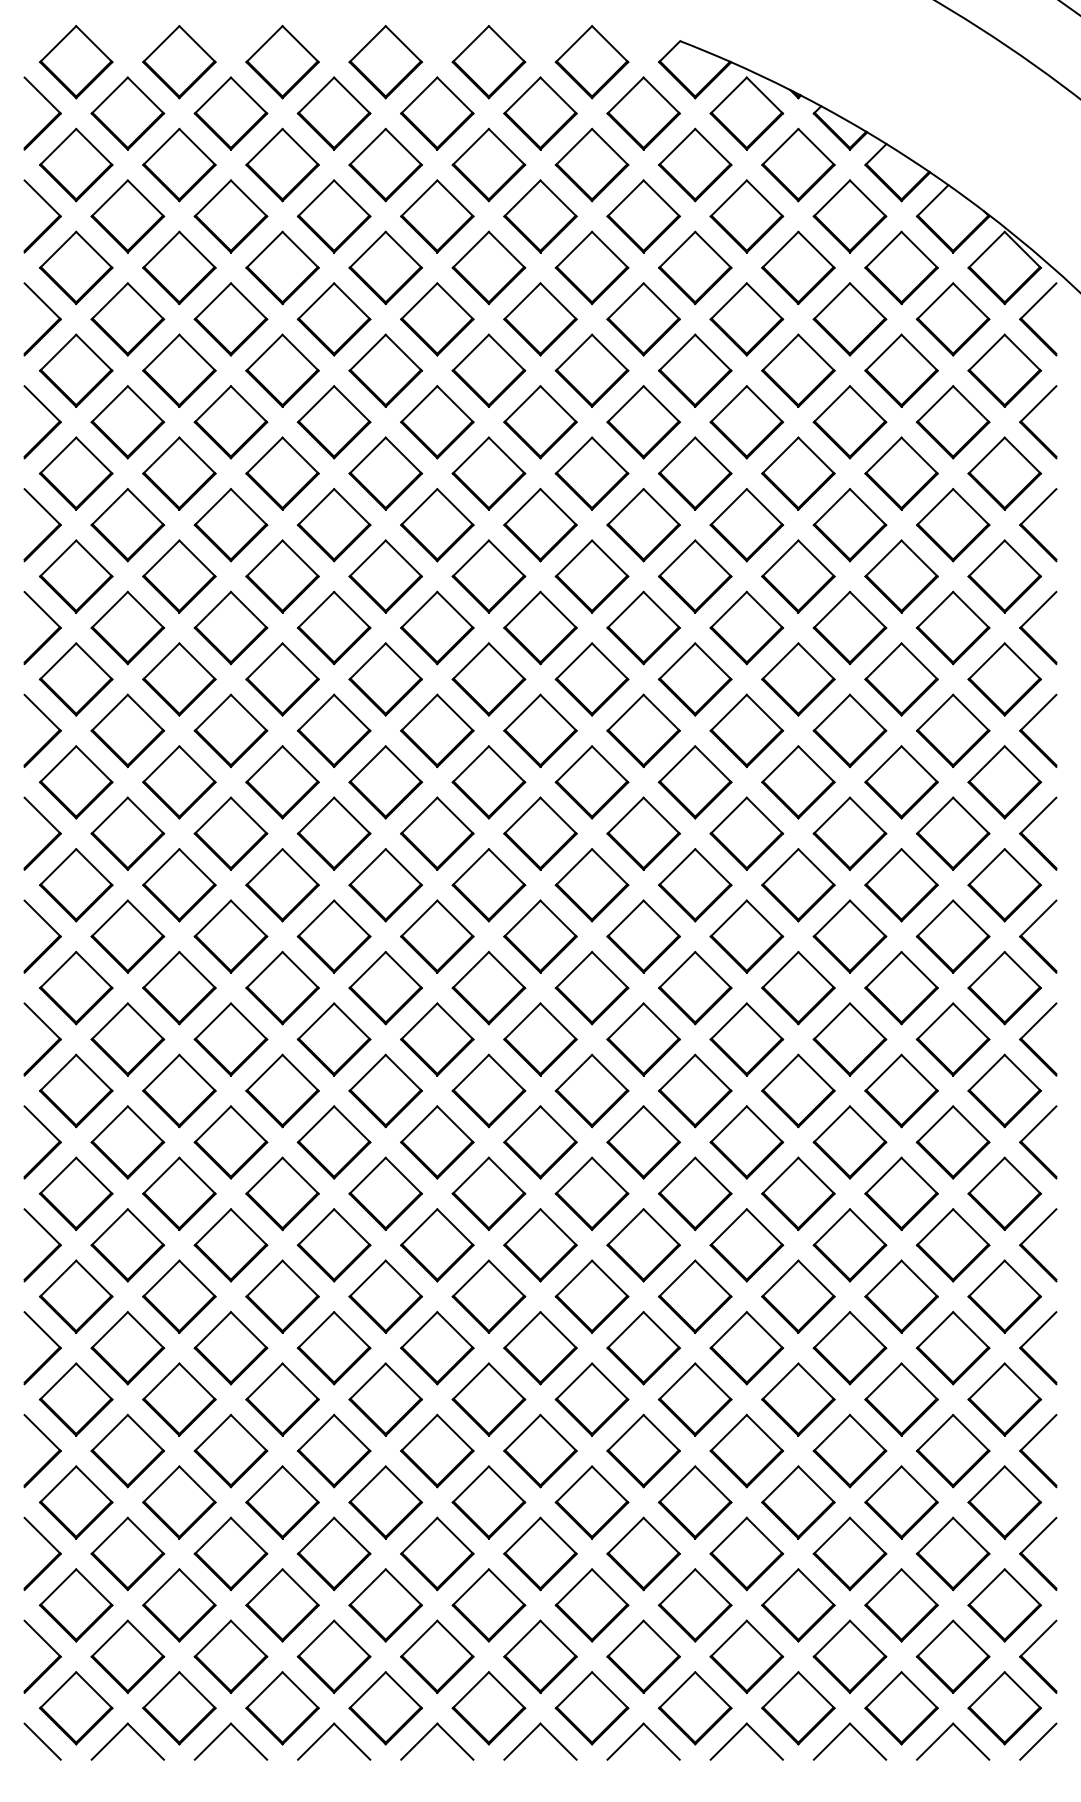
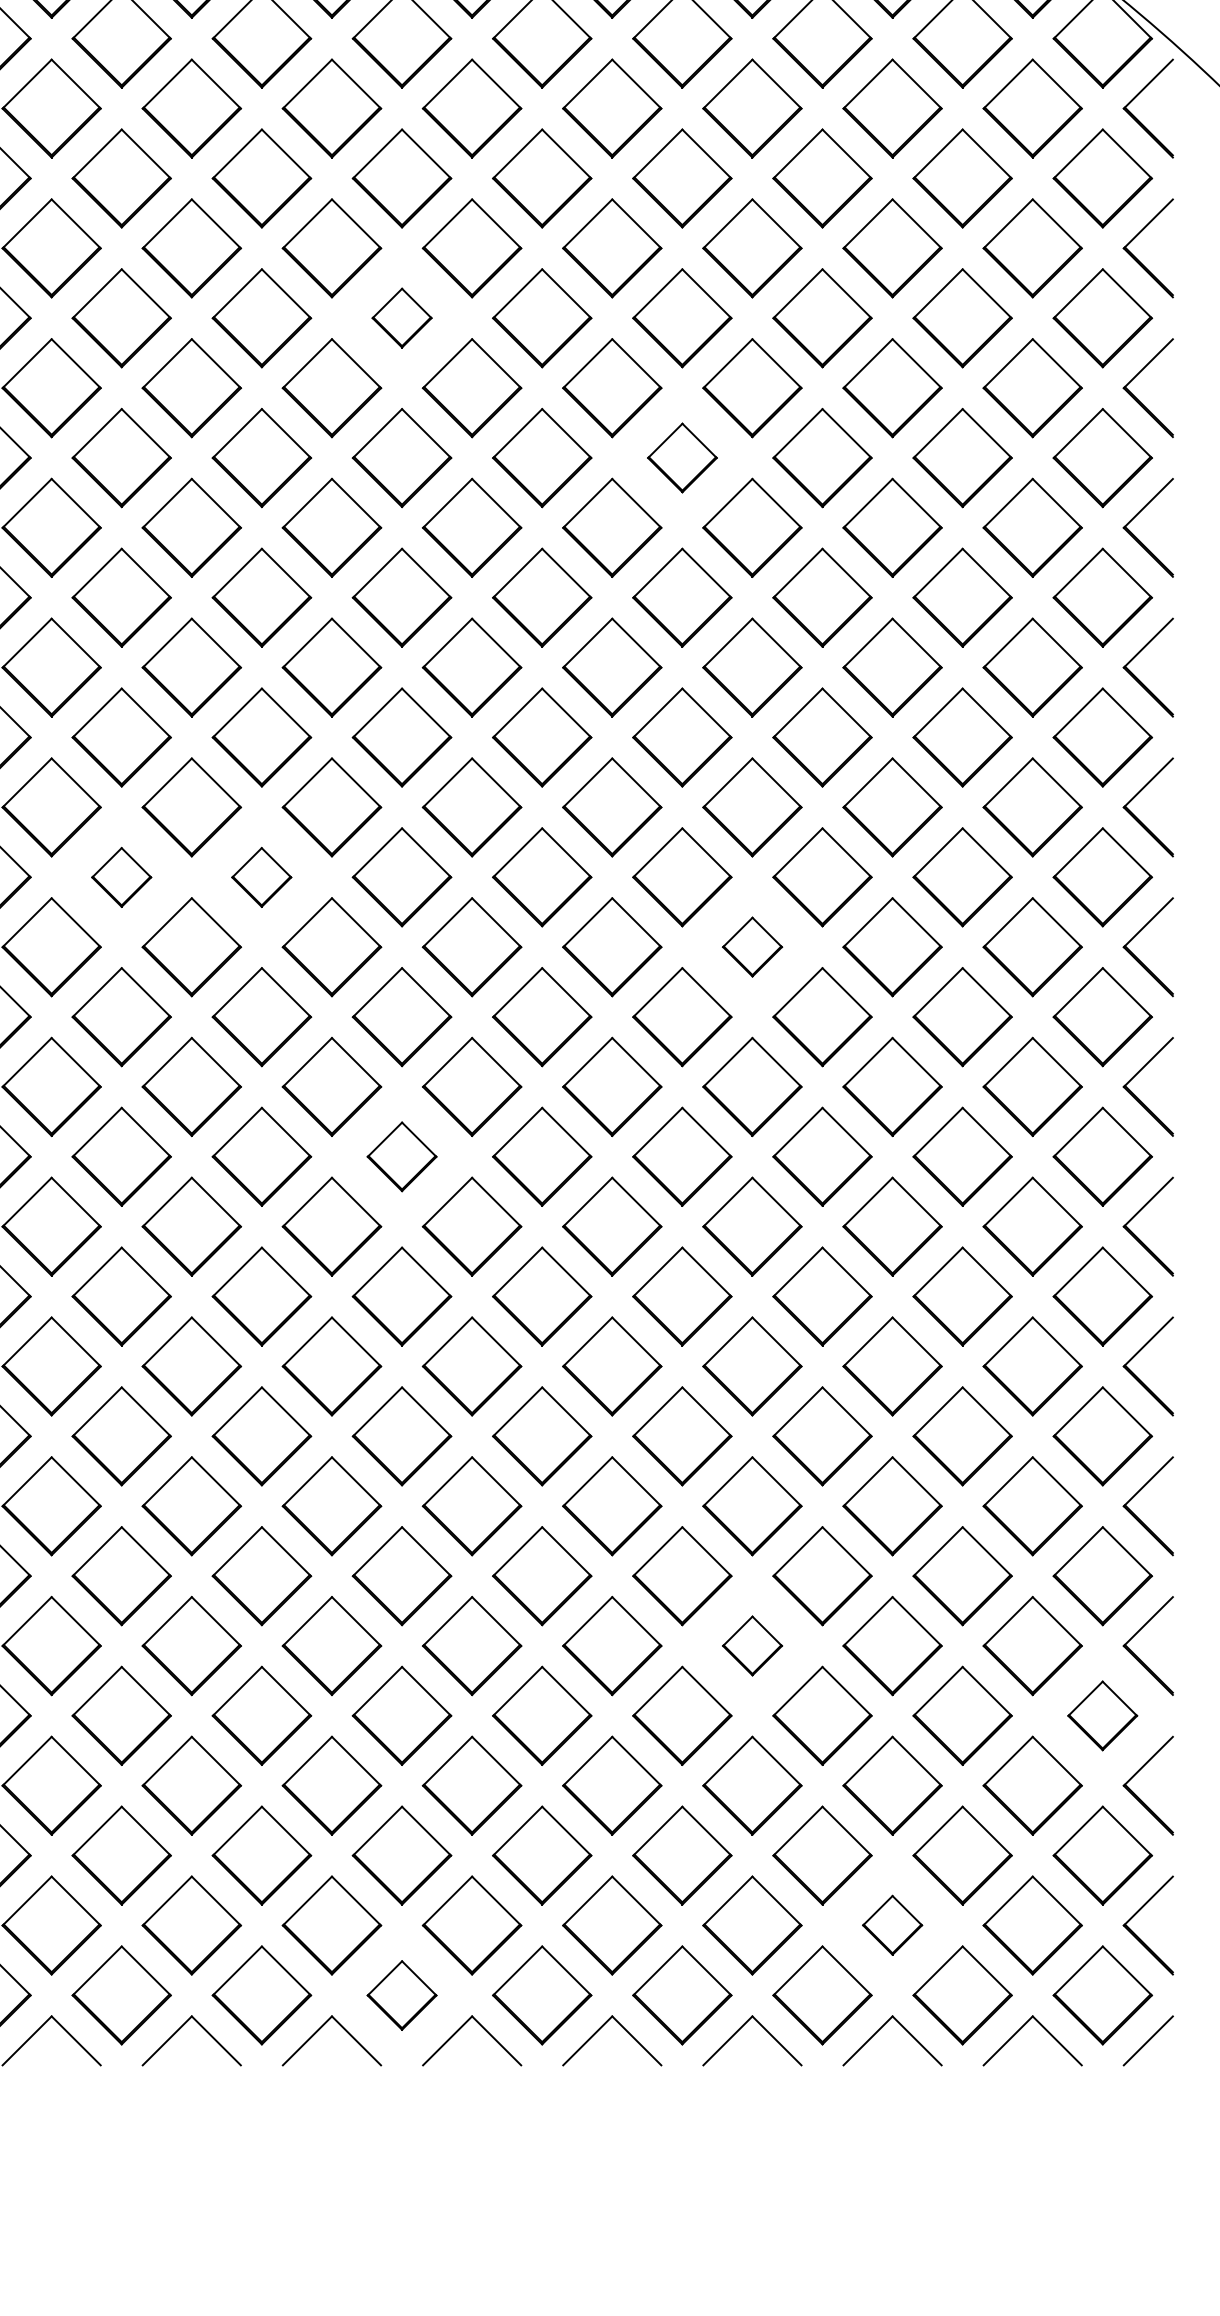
part: (488, 473) -> (401, 317), size x0.6
part: (695, 576) -> (682, 457), size x0.7
part: (282, 885) -> (121, 877), size x0.6
part: (385, 885) -> (261, 877), size x0.6
part: (746, 936) -> (751, 946), size x0.6
part: (488, 1090) -> (401, 1156), size x0.7
part: (746, 1450) -> (751, 1645), size x0.6
part: (1004, 1502) -> (1102, 1715), size x0.7
part: (849, 1656) -> (891, 1925), size x0.6
part: (488, 1708) -> (401, 1995), size x0.7

